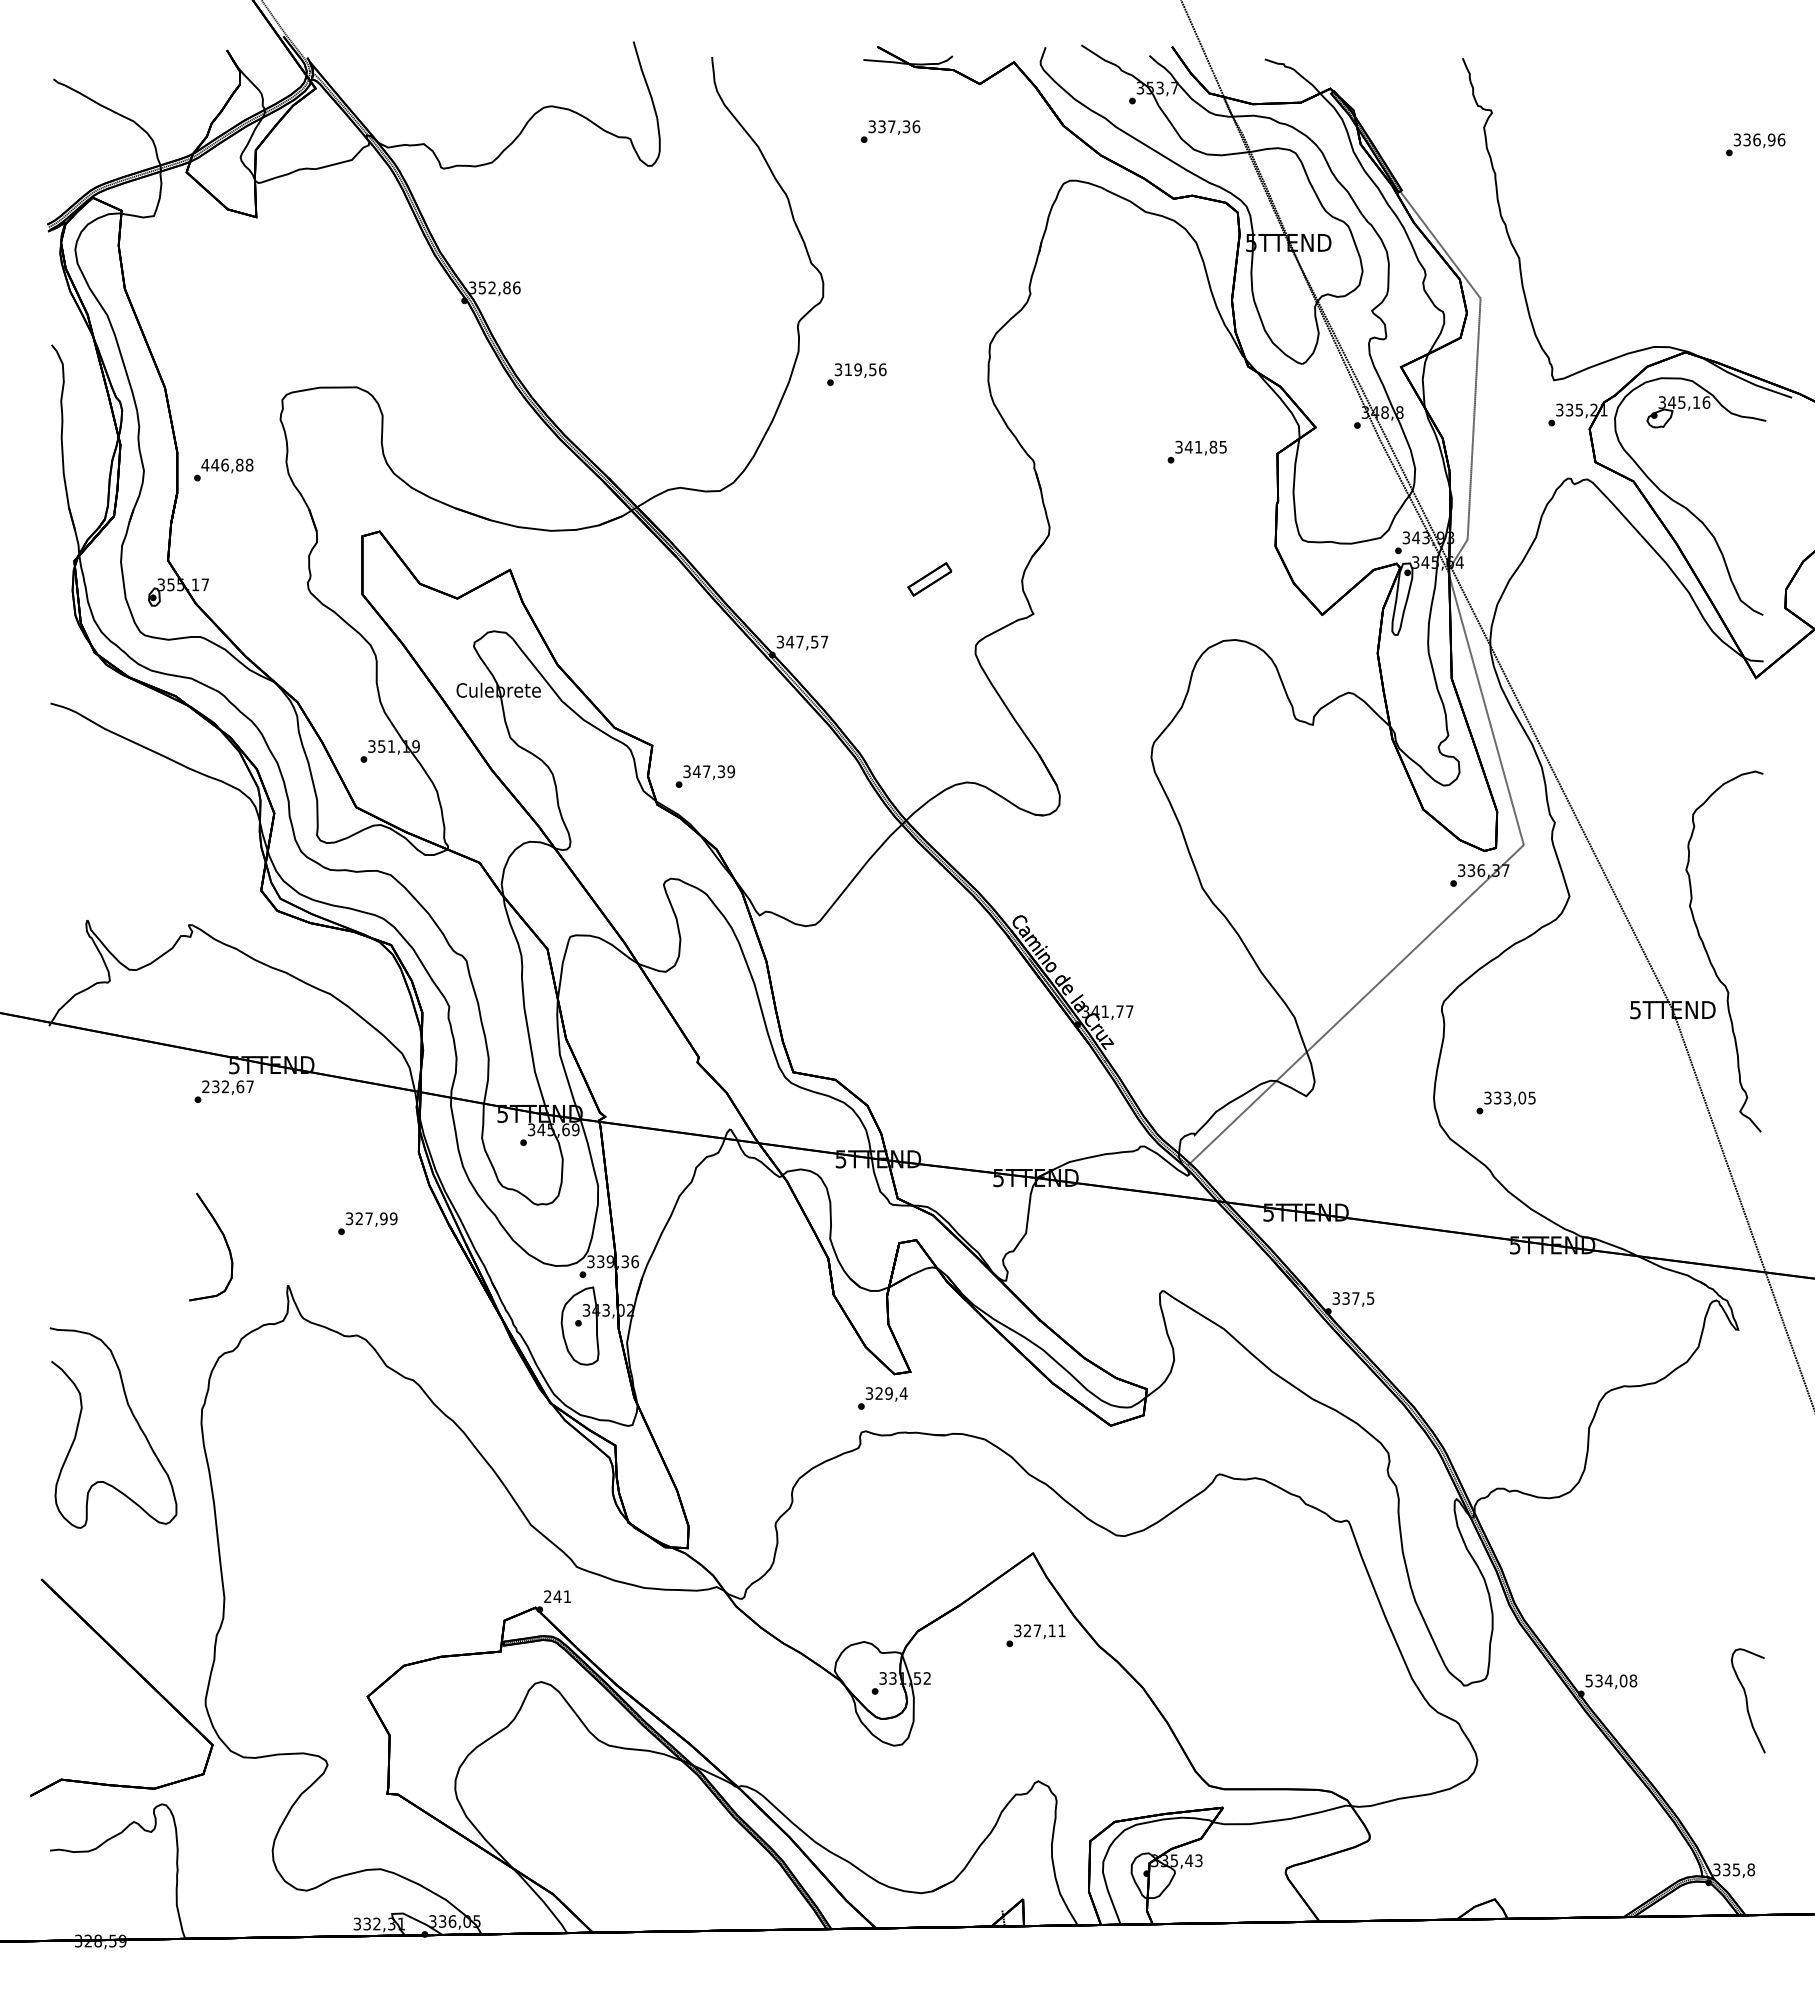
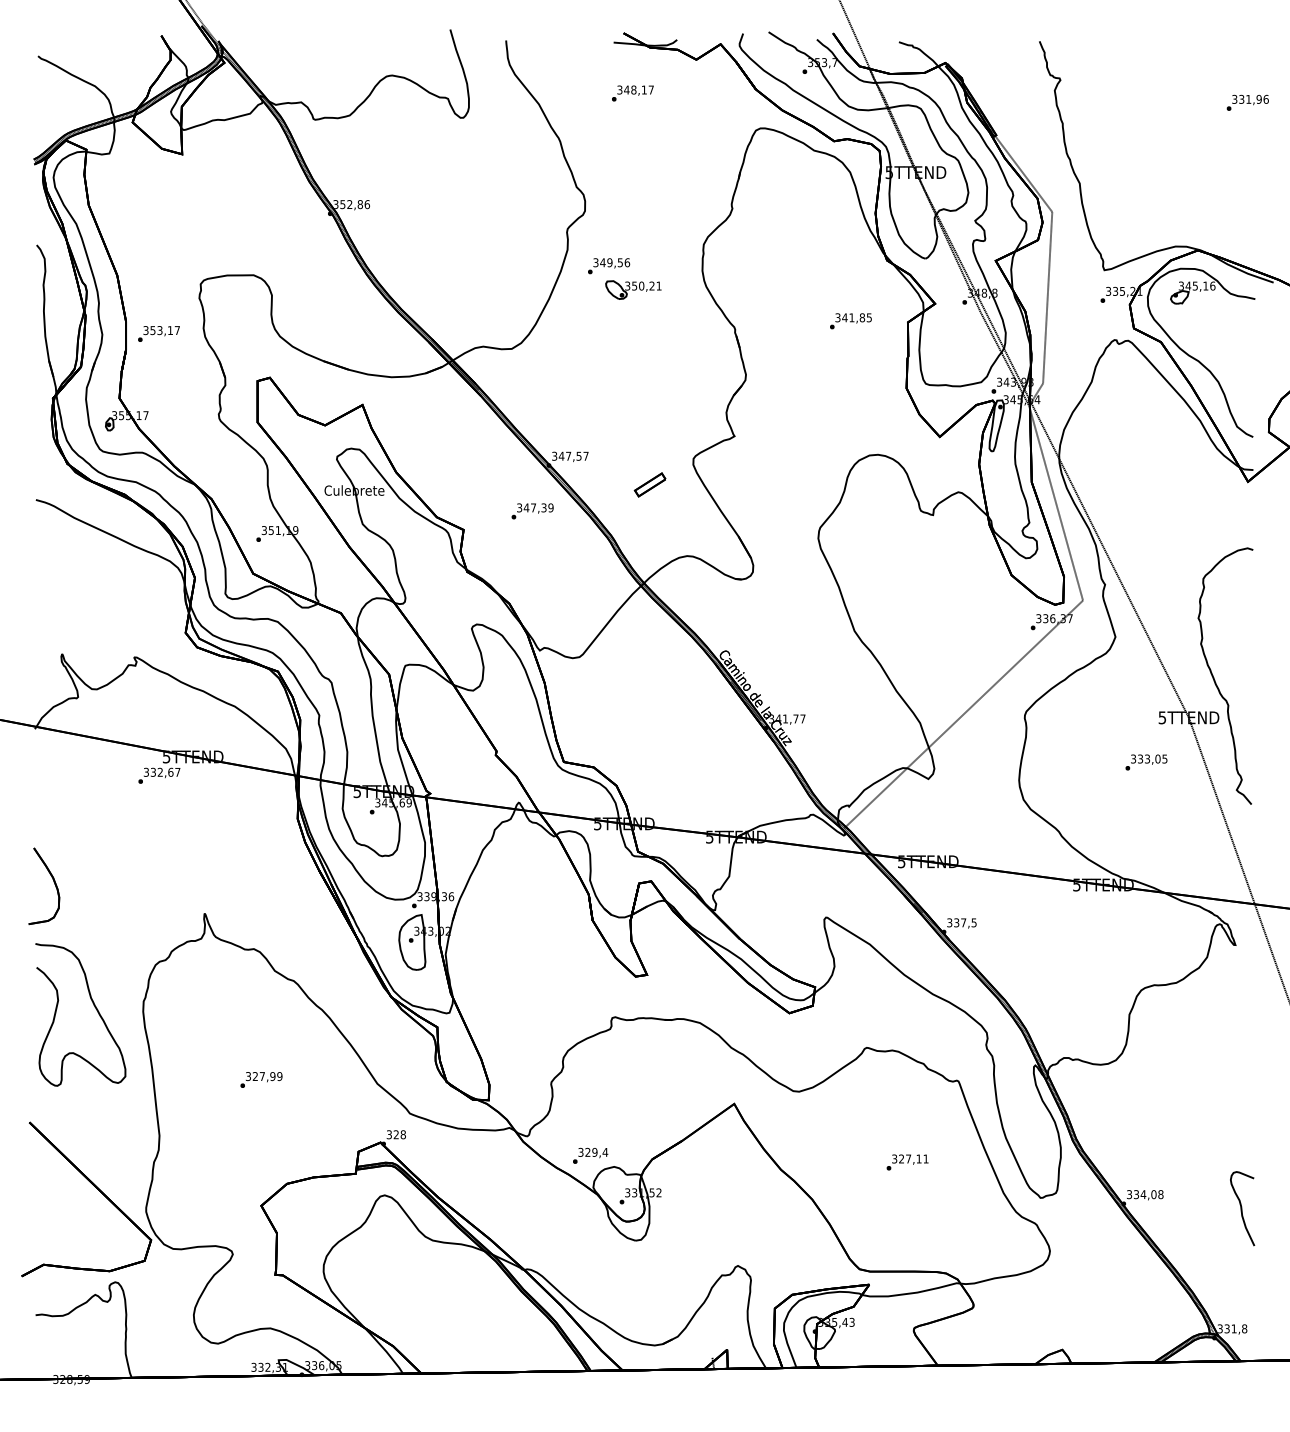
text: (899, 126) -> (639, 89), 337,36 -> 348,17
text: (1756, 139) -> (1248, 99), 336,96 -> 331,96
text: (848, 369) -> (603, 262), 319,56 -> 349,56
part: (890, 407) -> (632, 289), added
text: (227, 464) -> (161, 330), 446,88 -> 353,17
part: (929, 579) -> (649, 485), moved
text: (705, 776) -> (532, 511), moved
text: (205, 1086) -> (146, 772), 232,67 -> 332,67
text: (1505, 1102) -> (1146, 762), moved
text: (367, 1223) -> (261, 1079), moved
part: (224, 1240) -> (53, 881), moved
text: (882, 1398) -> (590, 1155), moved
text: (557, 1596) -> (396, 1134), 241 -> 328
text: (1035, 1635) -> (907, 1162), moved
text: (1589, 1680) -> (1129, 1194), 534,08 -> 334,08
text: (1735, 1869) -> (1233, 1328), 335,8 -> 331,8

